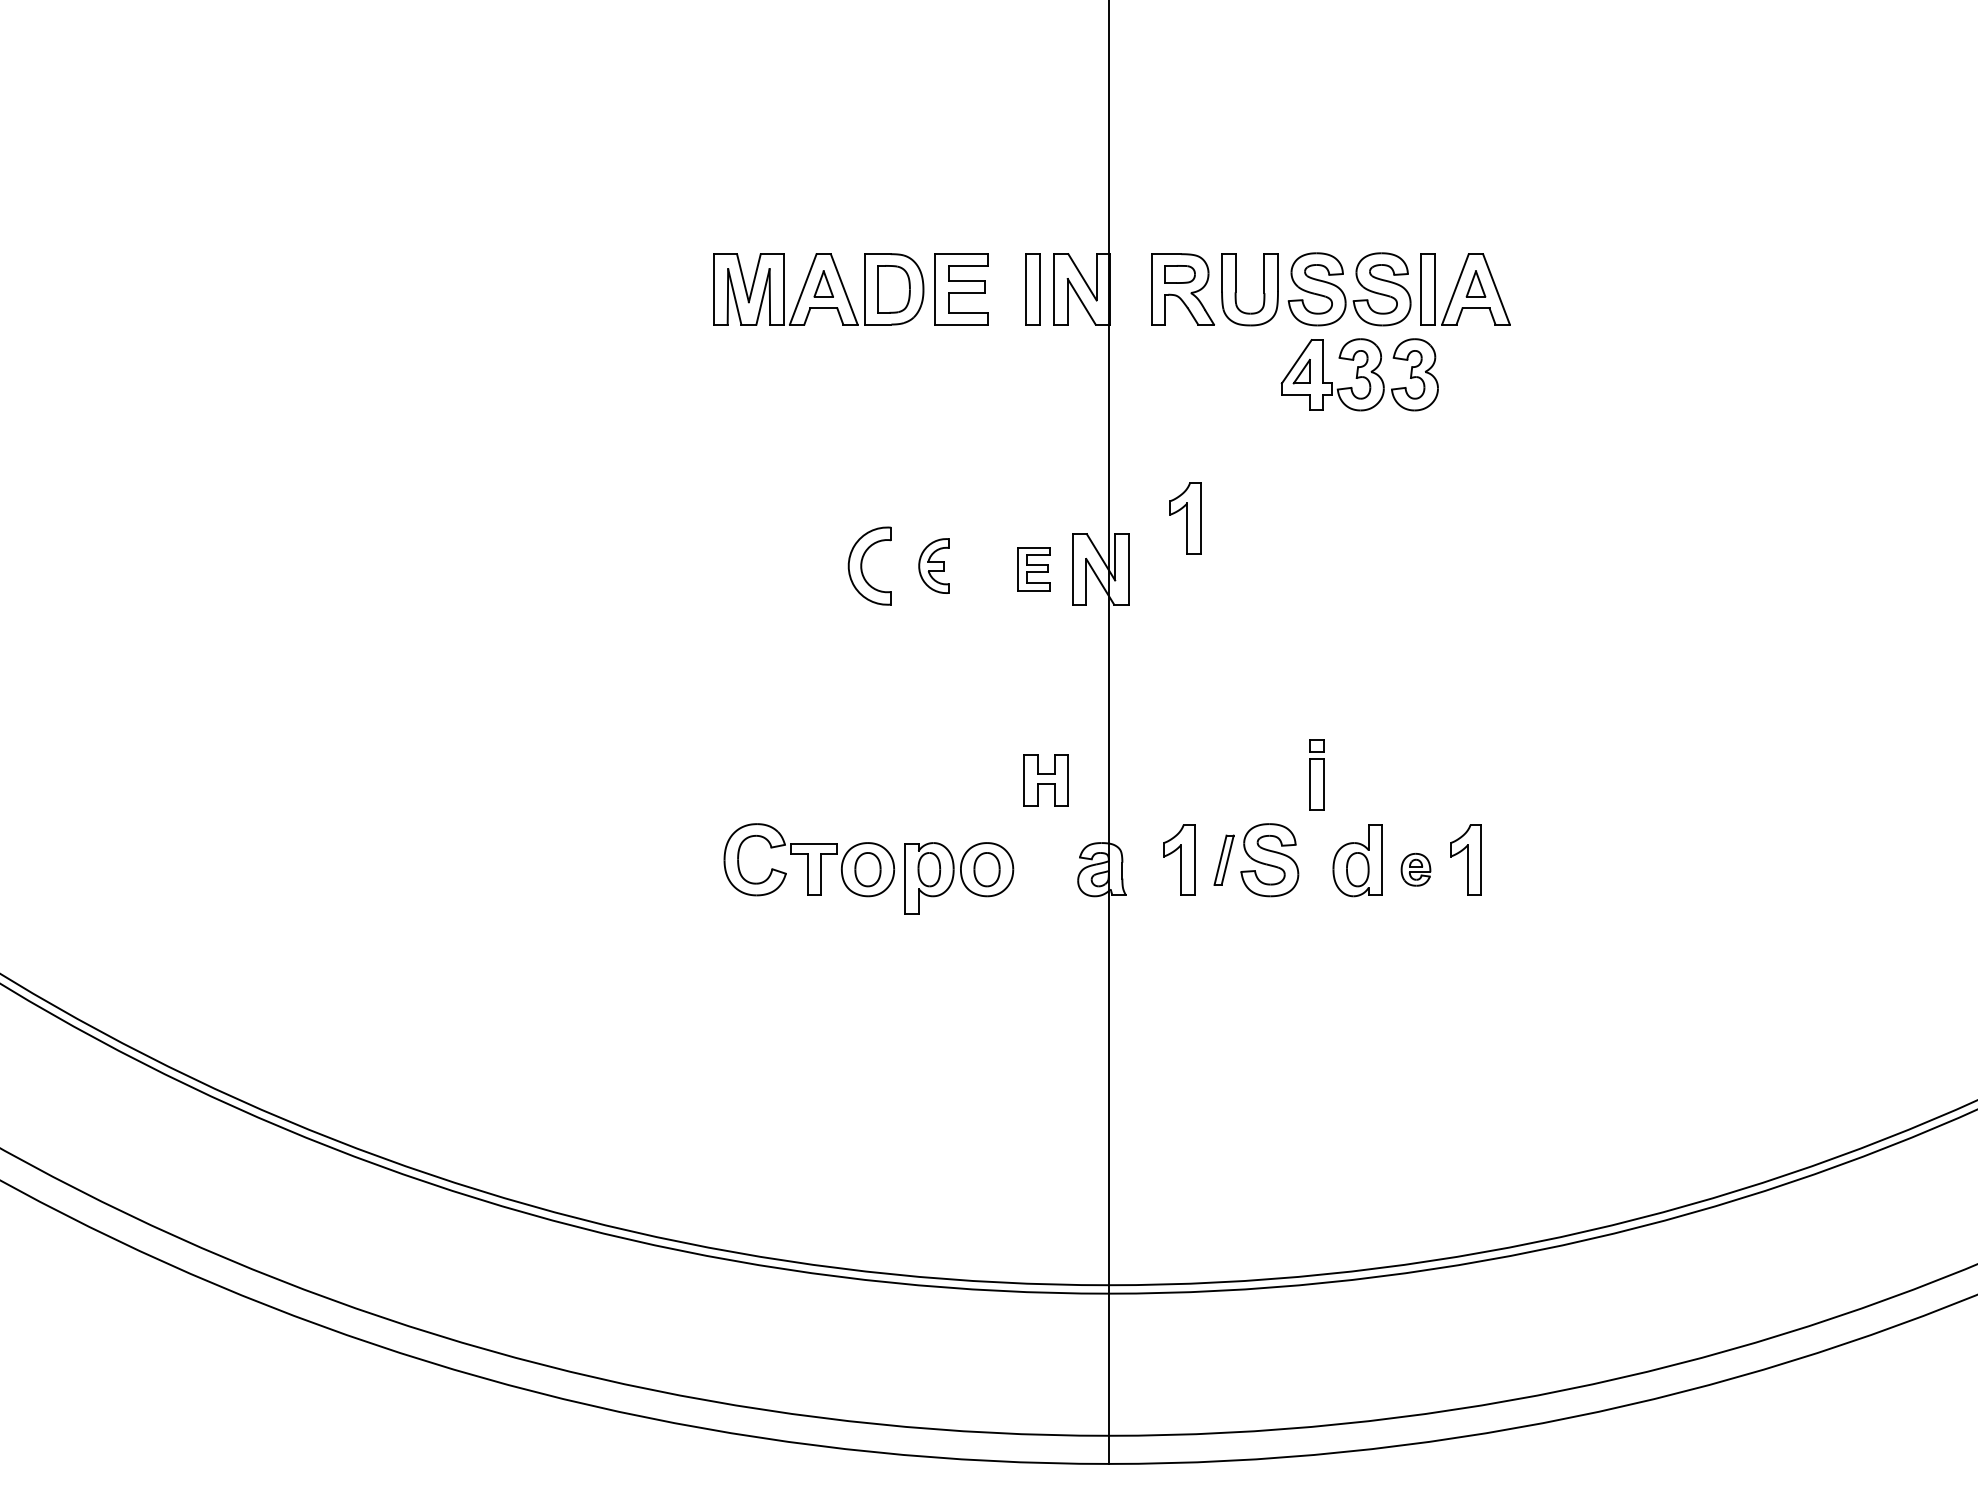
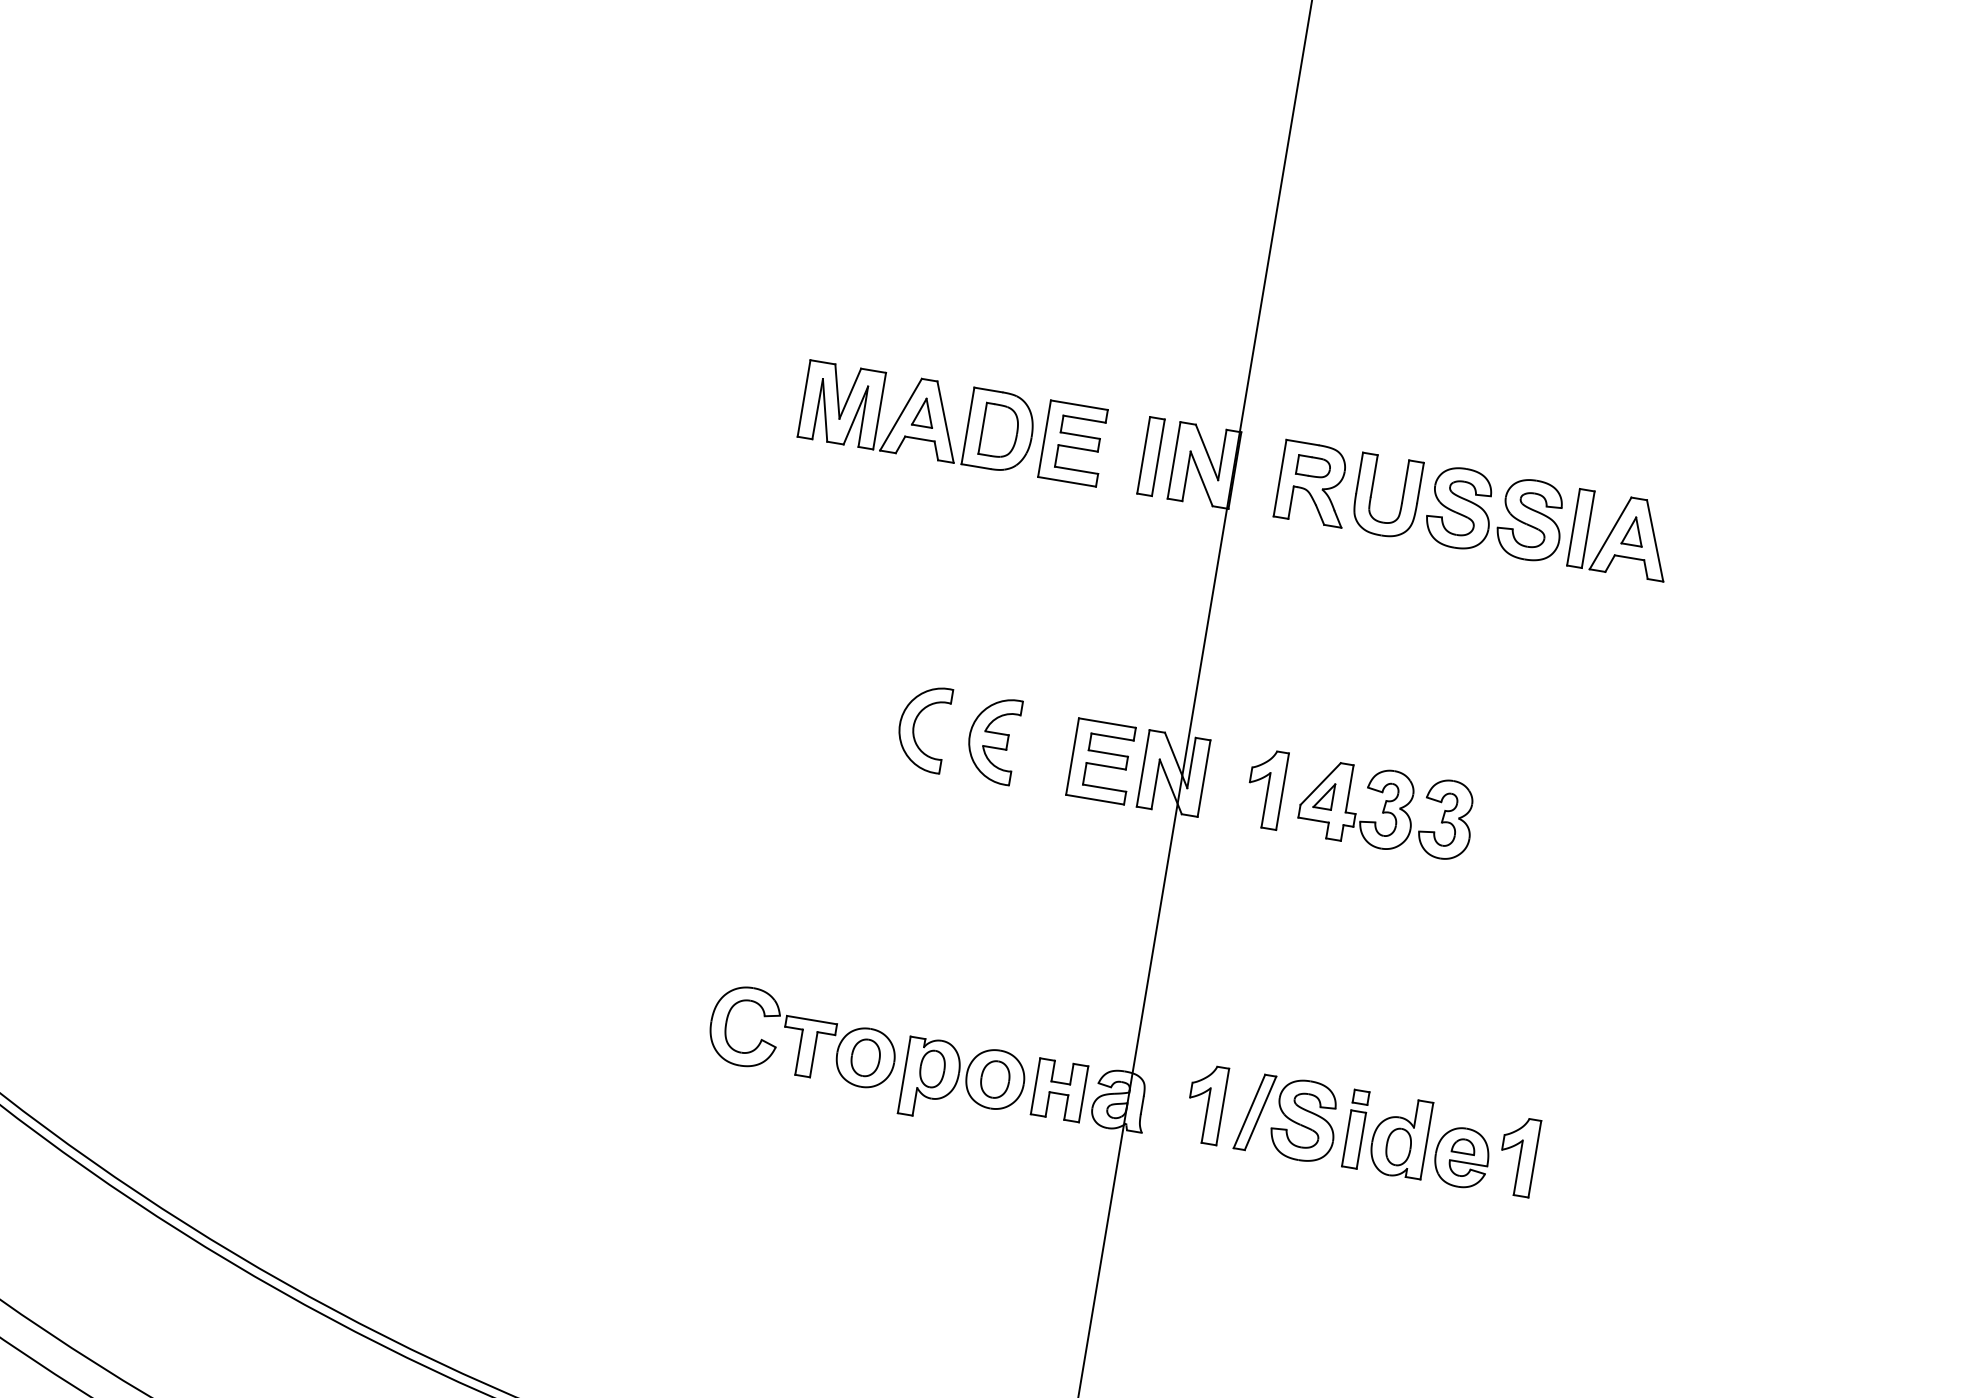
part: (1359, 374) -> (1386, 809), moved
part: (1185, 518) -> (1265, 789), moved
part: (933, 565) -> (992, 738), size x1.43
part: (1034, 569) -> (1101, 761), size x1.67
part: (1316, 774) -> (1355, 1128), moved
part: (1045, 780) -> (1058, 1089), moved
part: (1223, 860) -> (1254, 1112), size x1.43
part: (1415, 869) -> (1461, 1157), size x1.67

